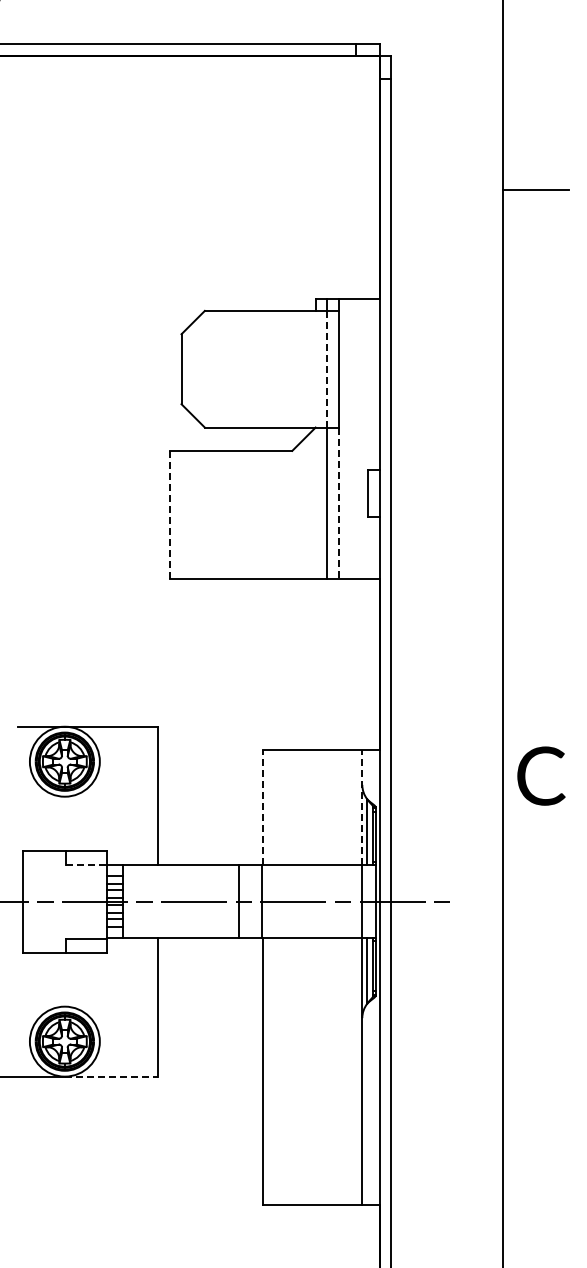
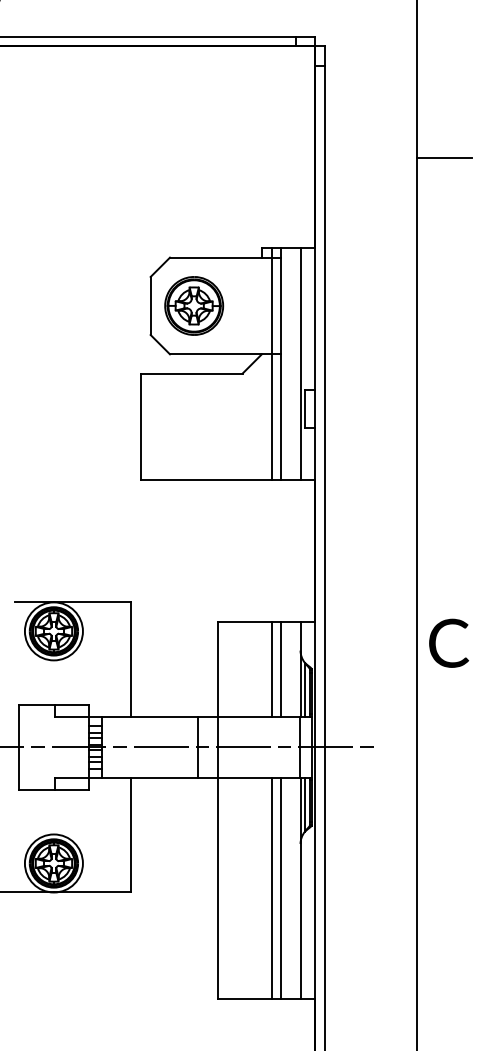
line: (327, 368) -> (271, 305), dashed -> solid
part: (233, 369) -> (193, 306), added
line: (362, 439) -> (300, 364), added
line: (338, 503) -> (280, 417), dashed -> solid
line: (169, 514) -> (140, 426), dashed -> solid
line: (263, 807) -> (218, 669), dashed -> solid
line: (327, 807) -> (271, 669), added
line: (338, 807) -> (280, 669), added
line: (362, 807) -> (300, 669), dashed -> solid
line: (86, 864) -> (71, 716), dashed -> solid
line: (327, 1070) -> (271, 887), added
line: (338, 1070) -> (280, 887), added
line: (111, 1076) -> (92, 892), dashed -> solid

